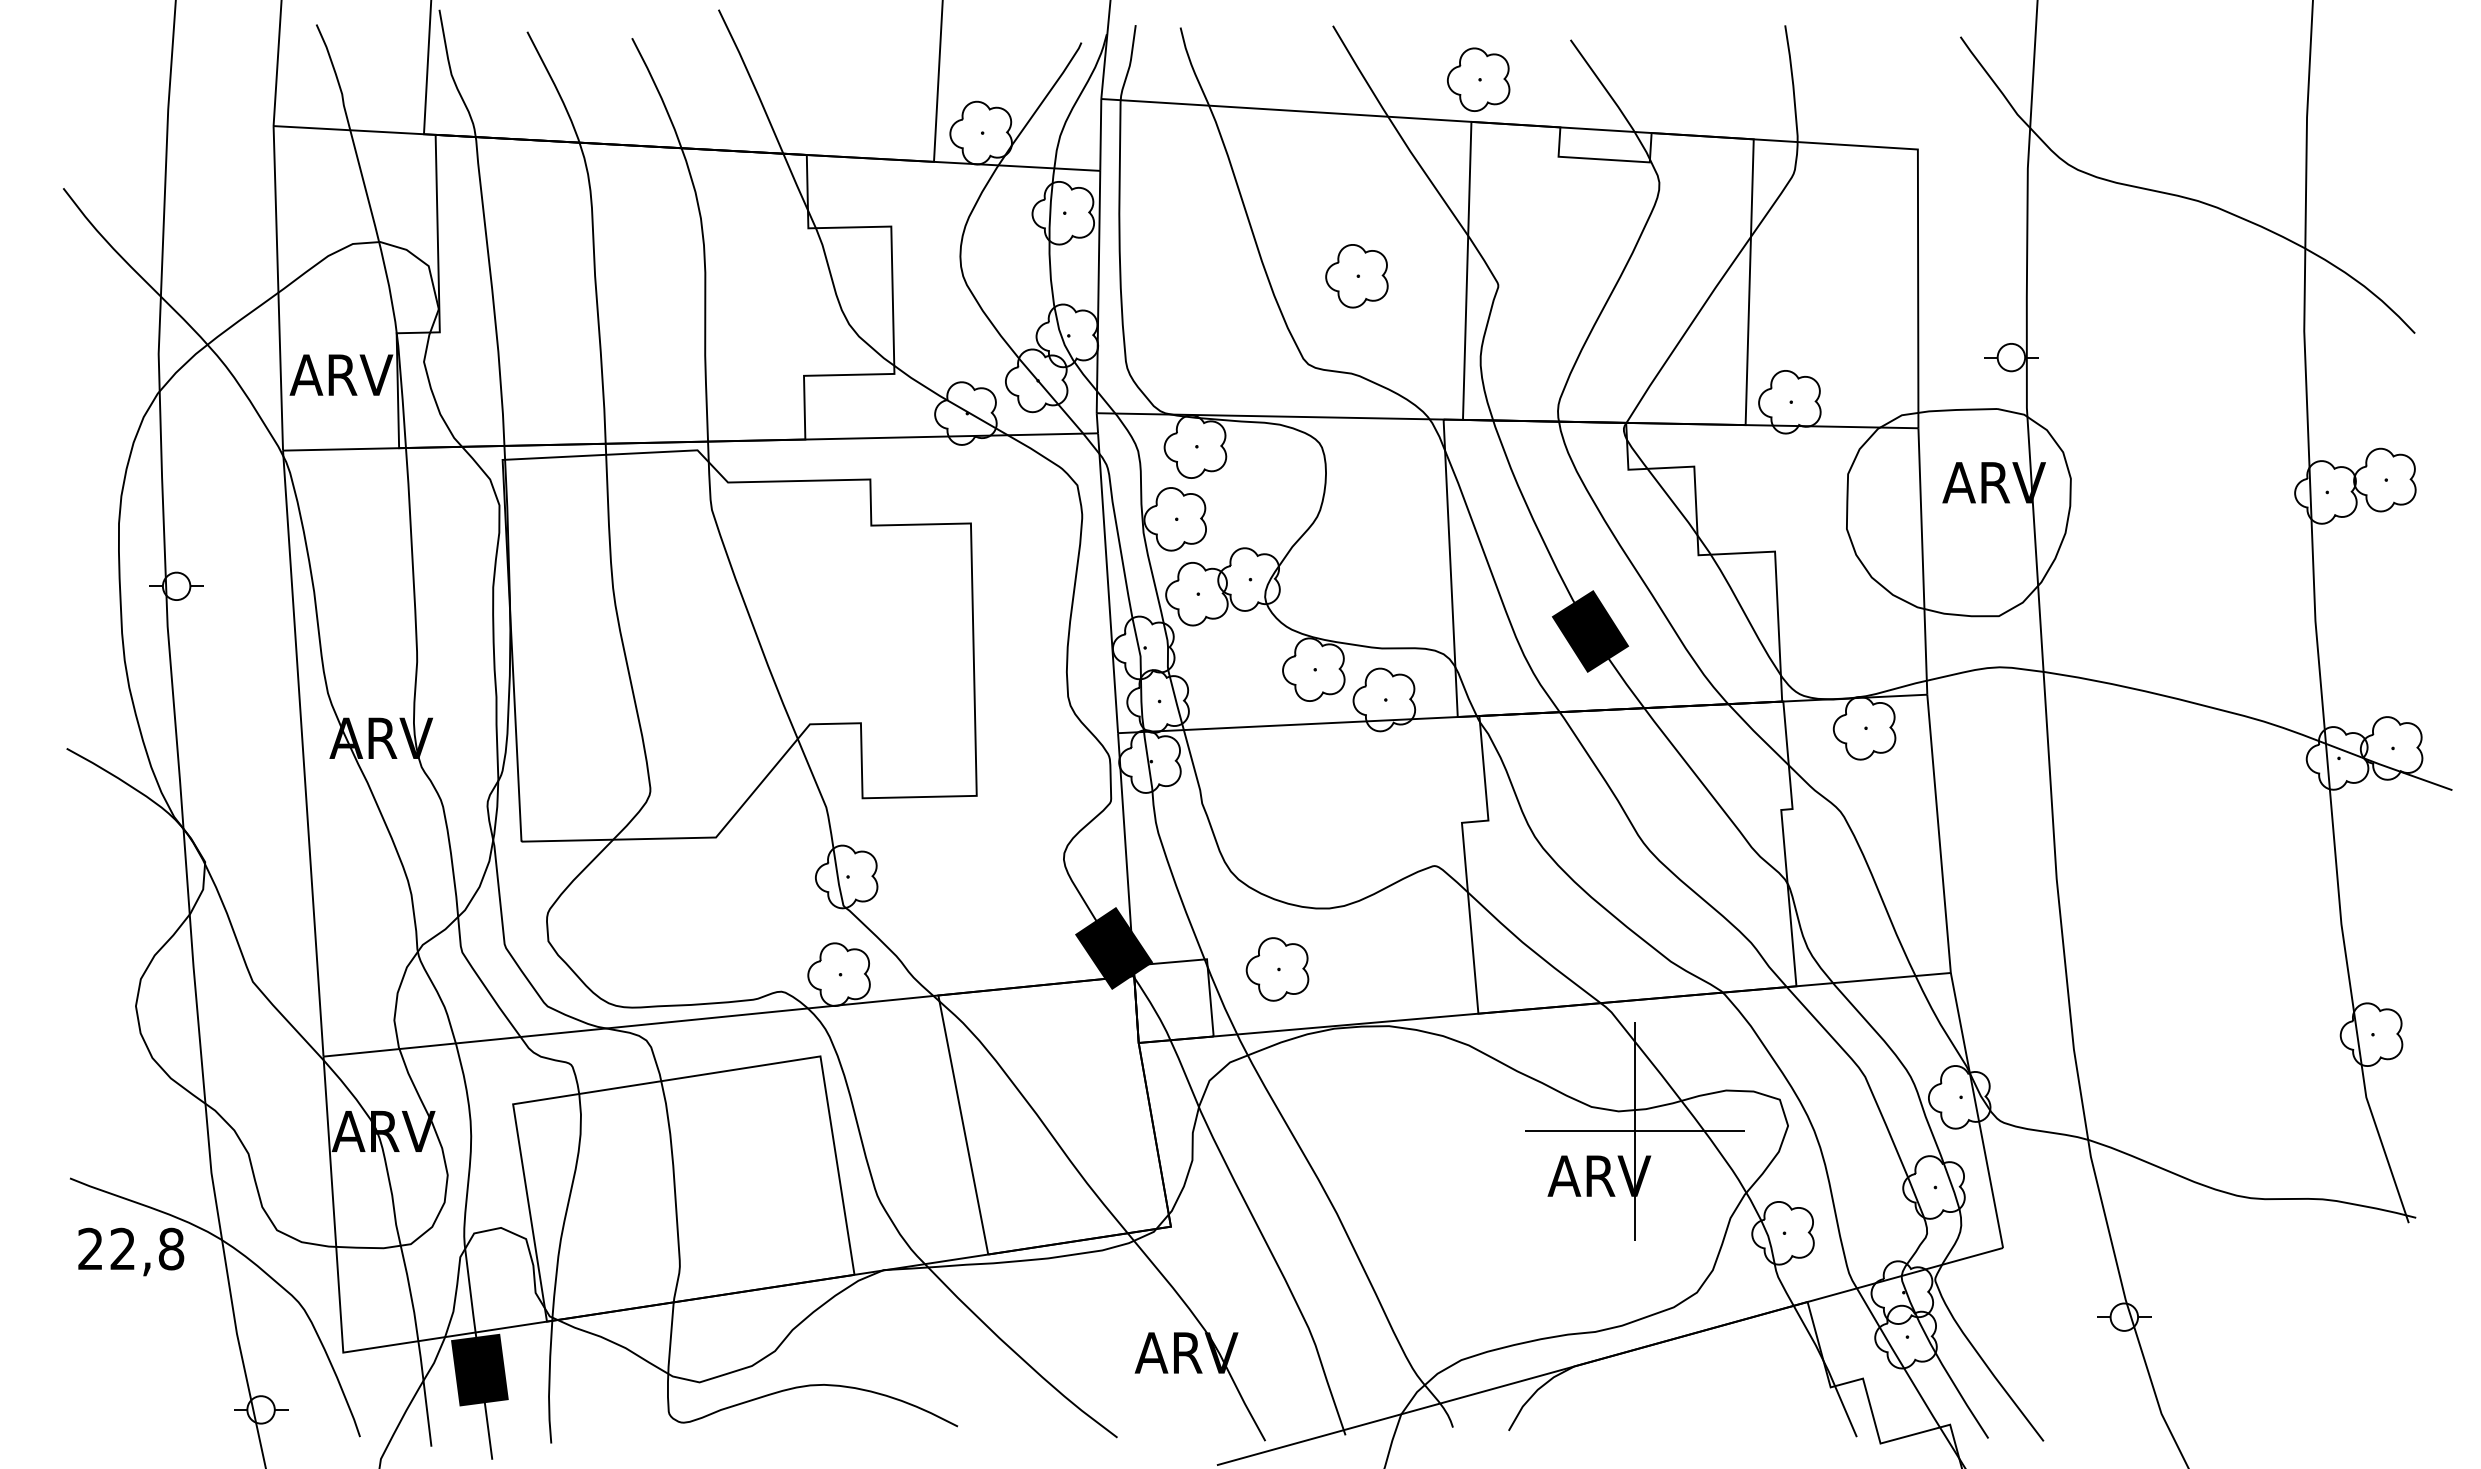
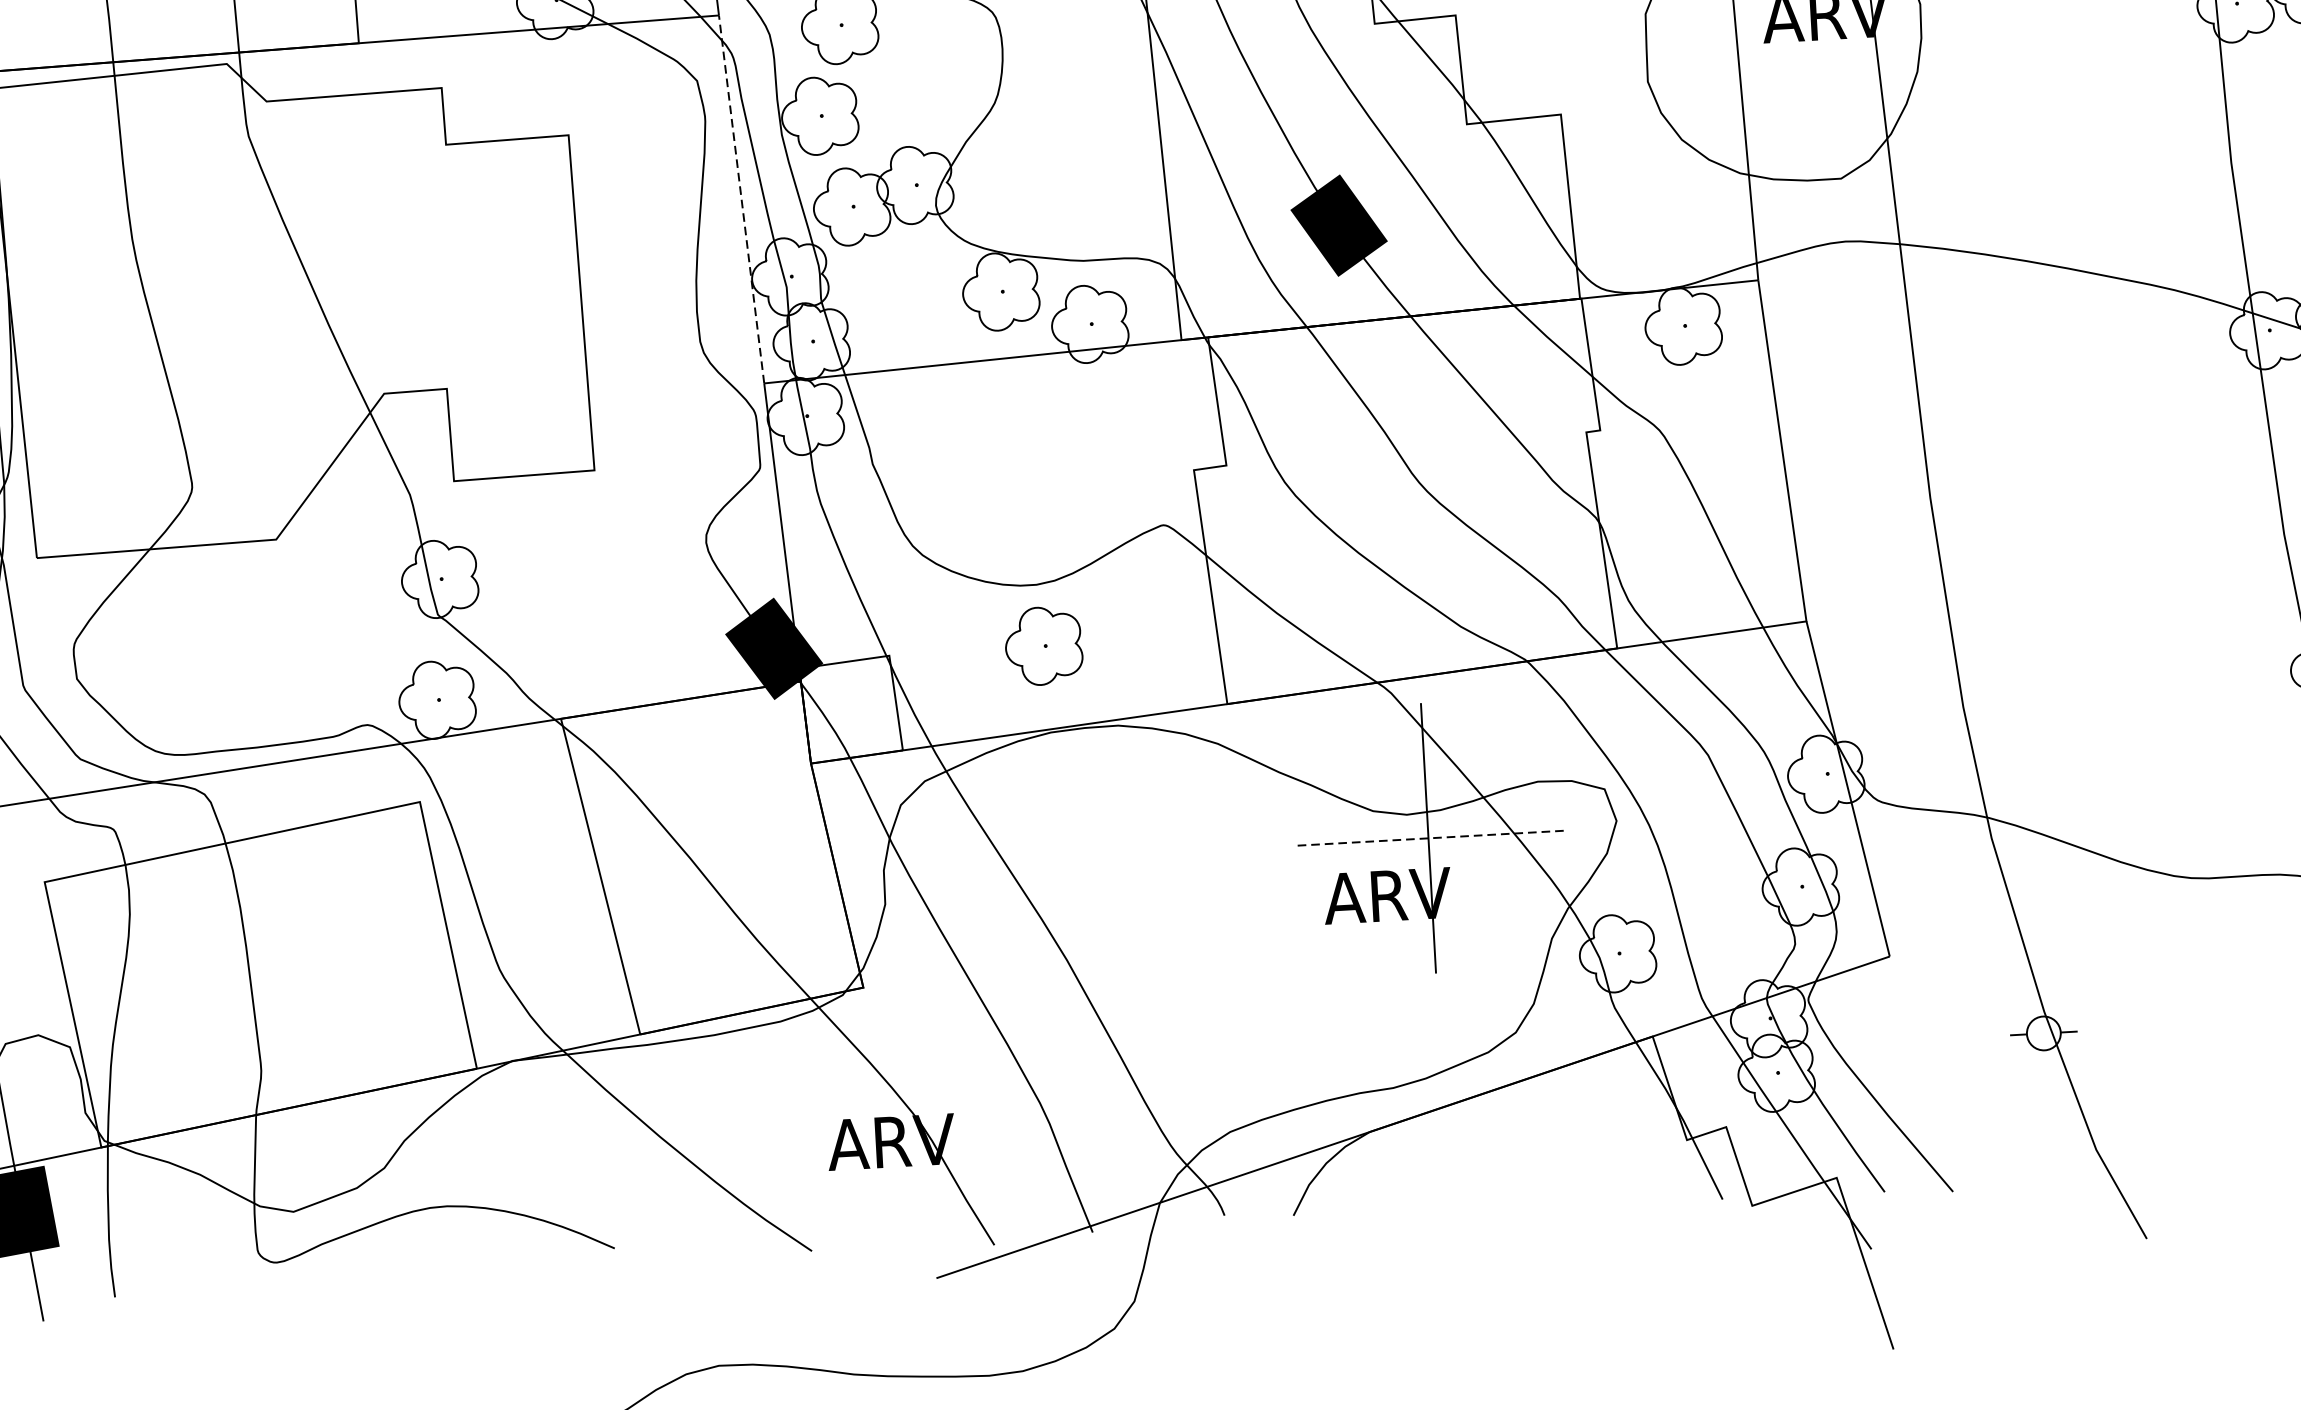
line: (1108, 582) -> (742, 198), solid -> dashed
part: (1277, 969) -> (1043, 646), moved
line: (1635, 1131) -> (1428, 838), solid -> dashed

